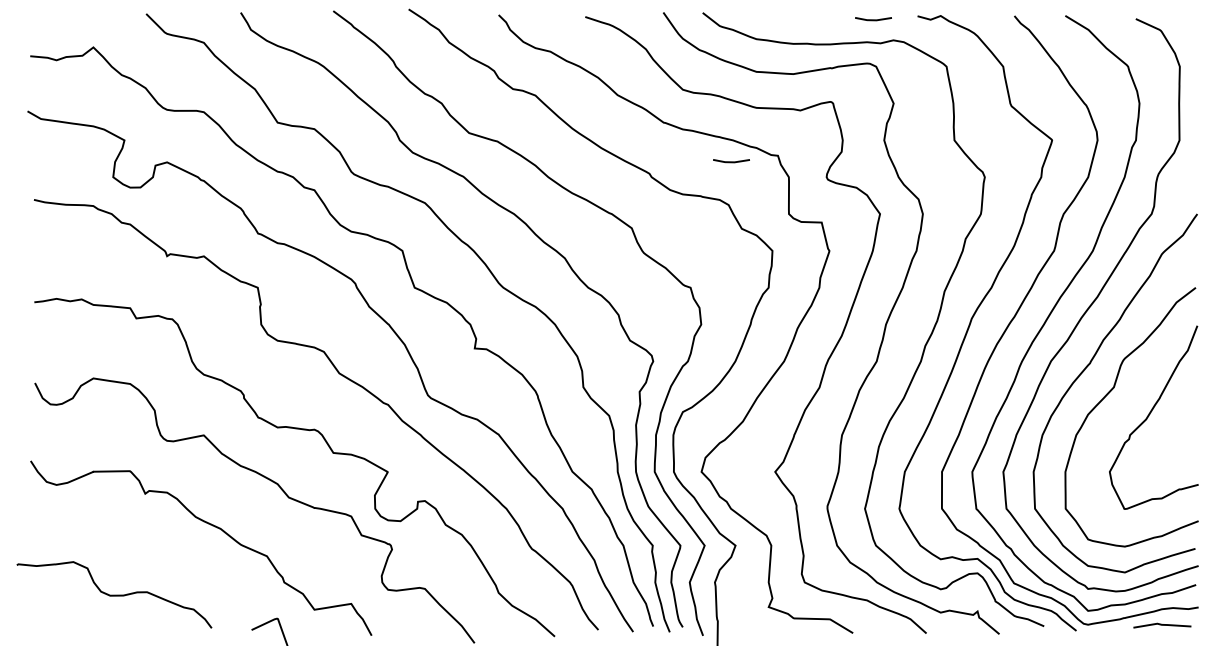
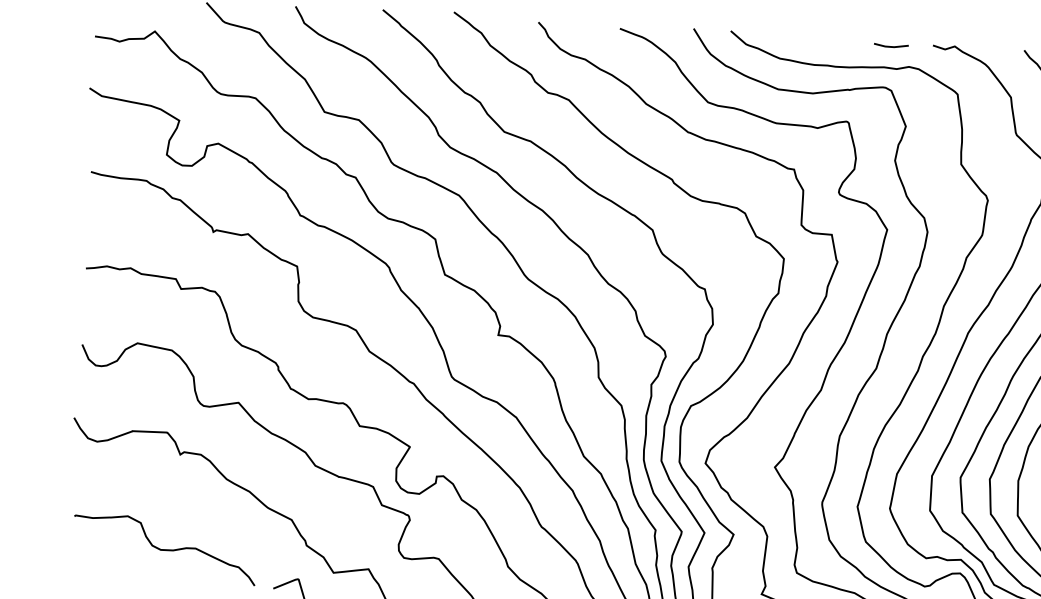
line: (731, 161) -> (750, 172), removed
curve: (114, 594) -> (164, 548), moved

